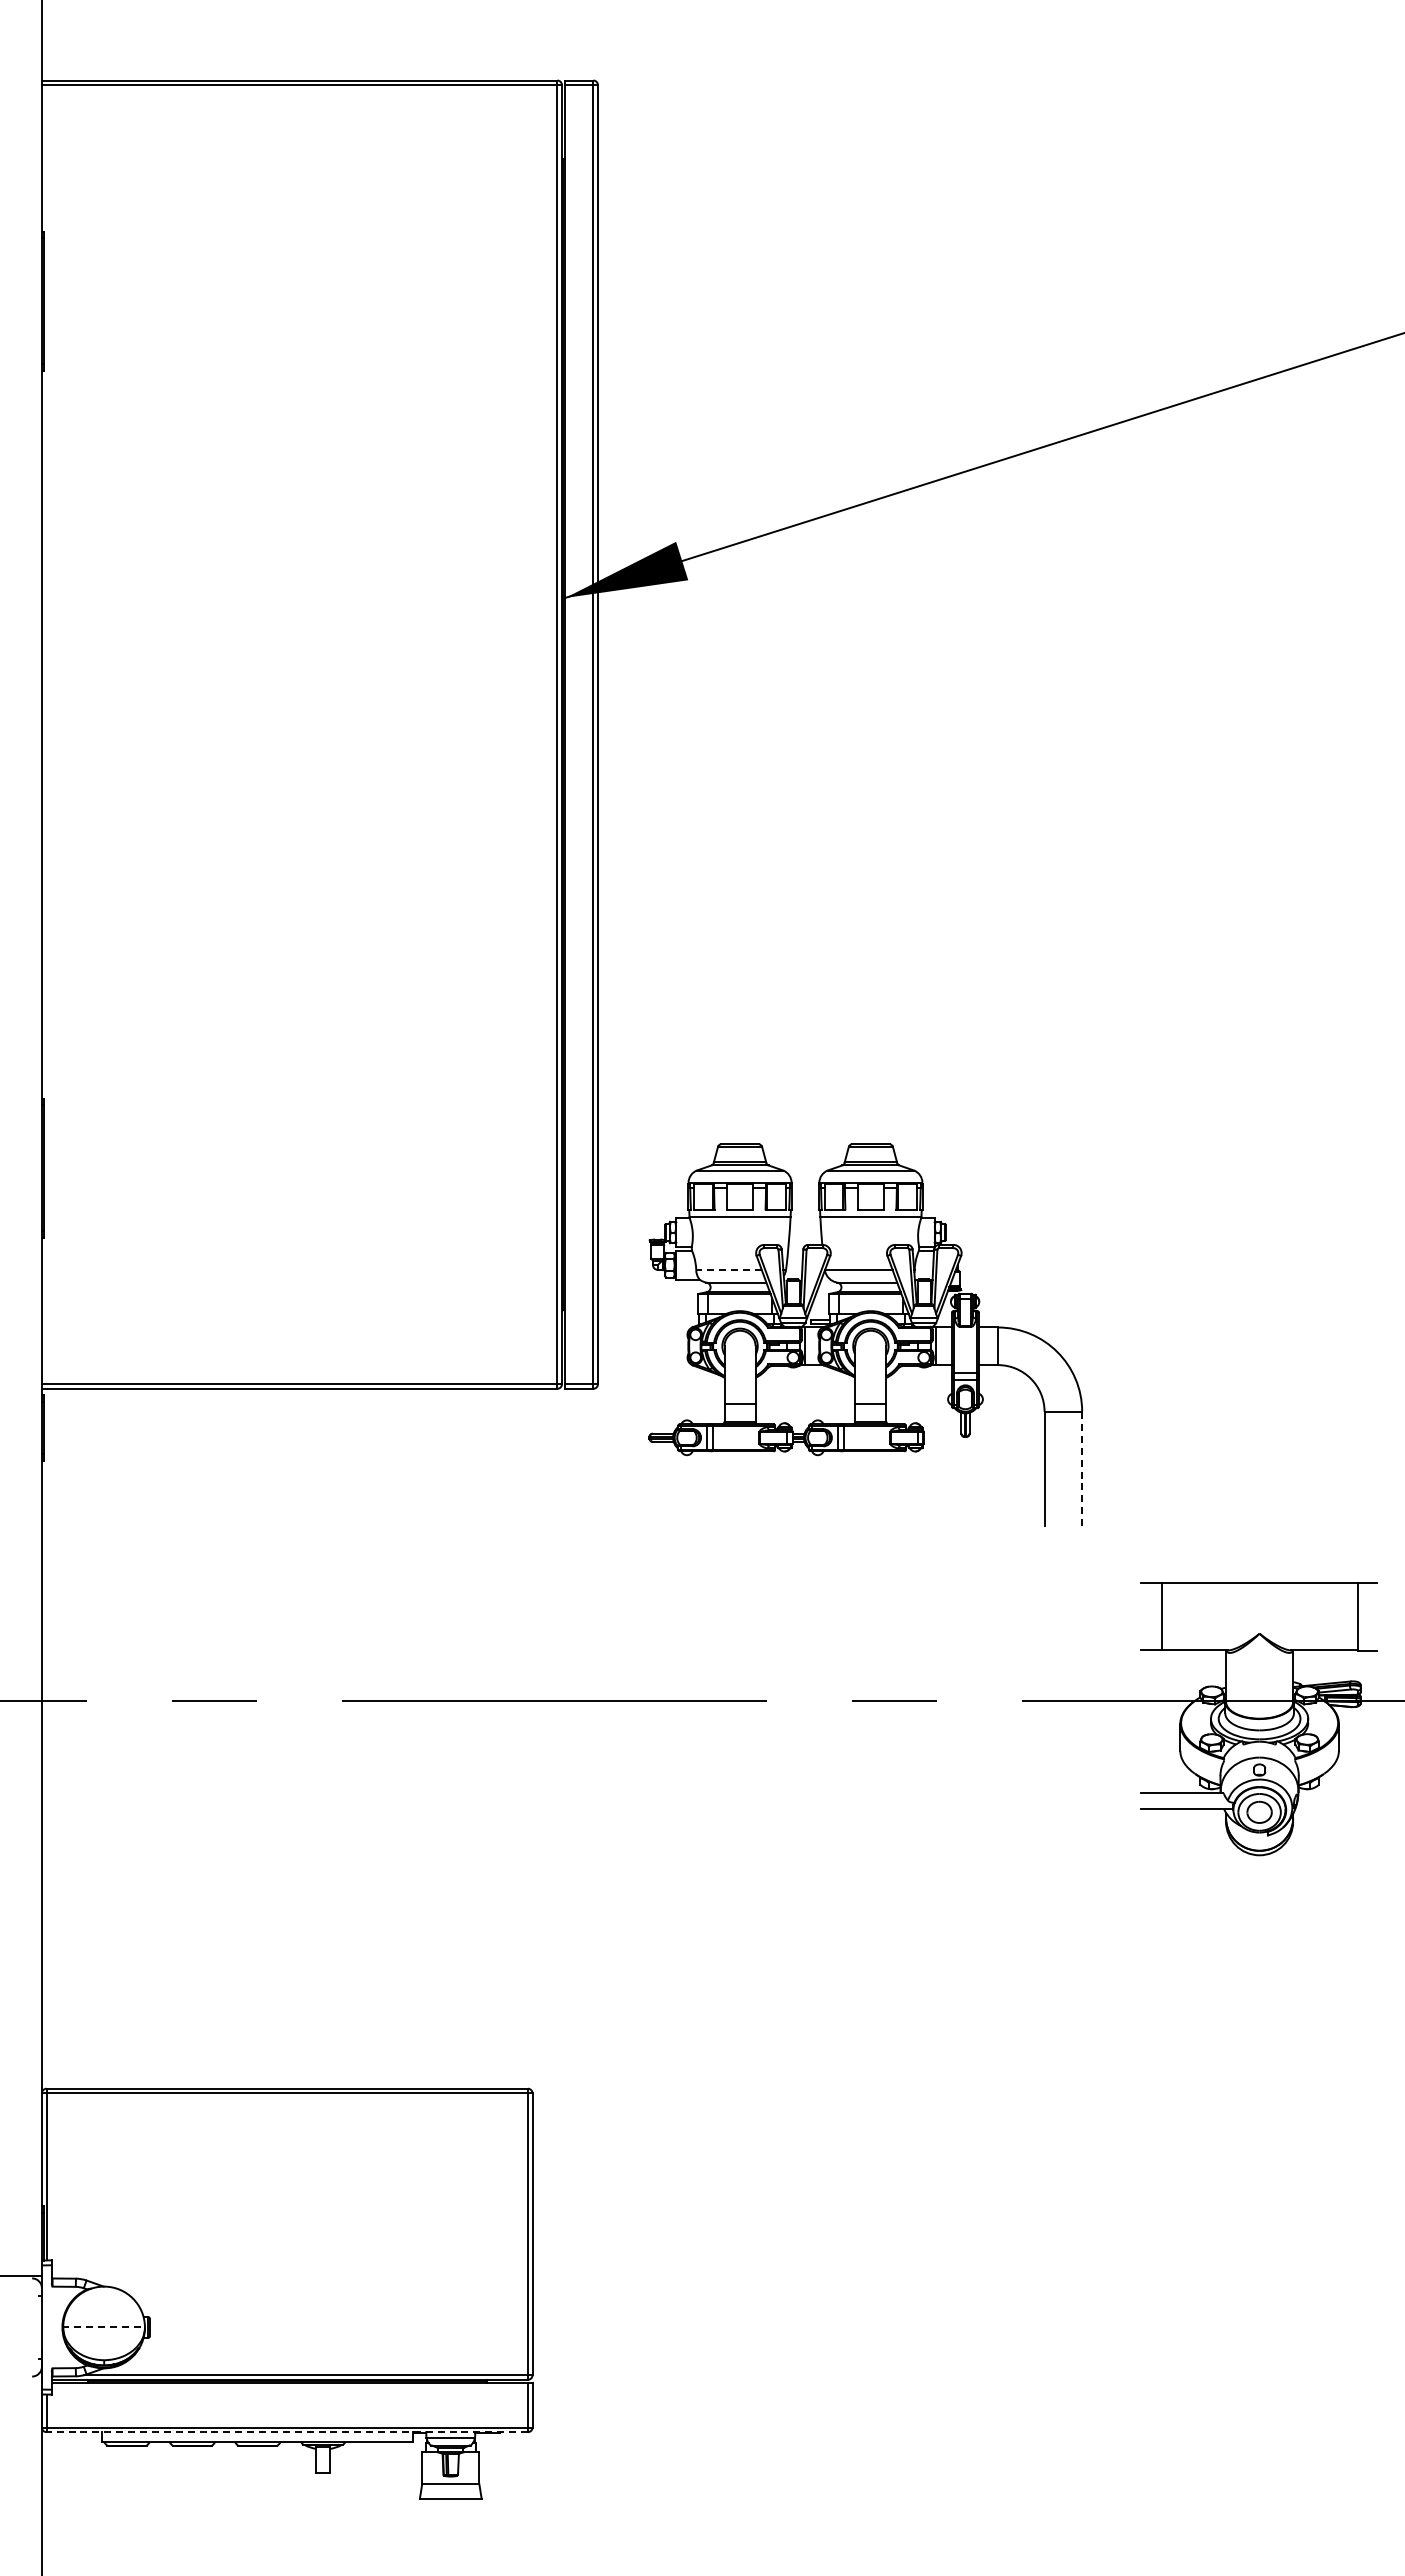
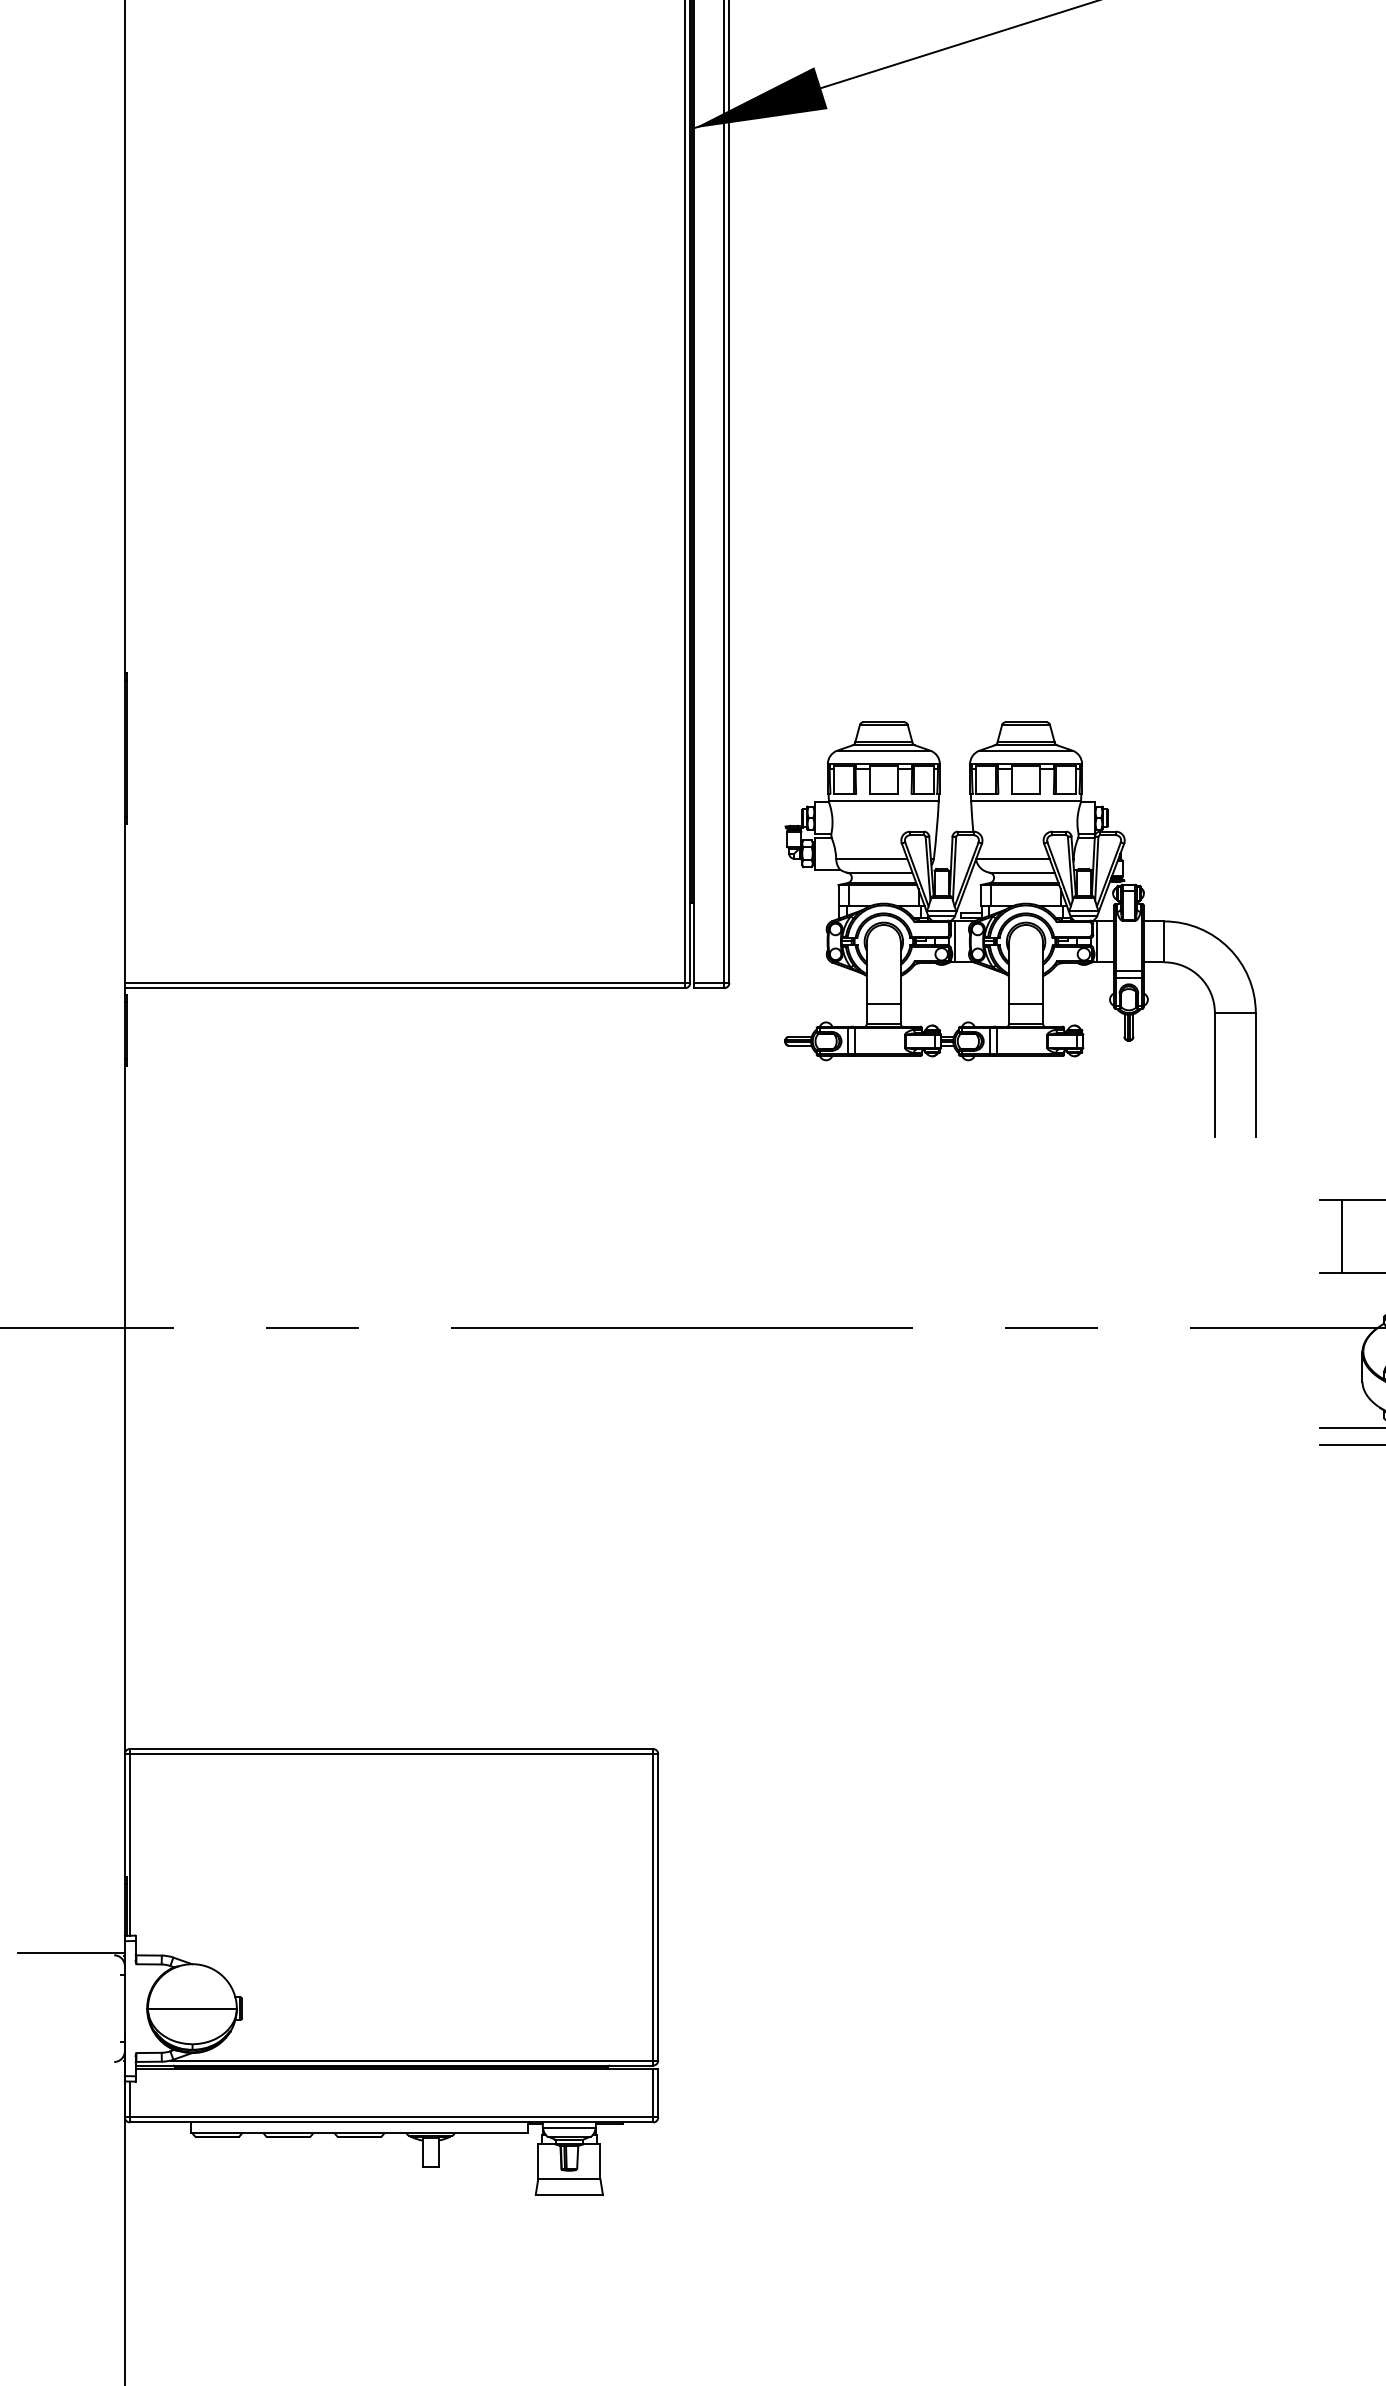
line: (728, 1269) -> (871, 858), dashed -> solid
line: (1082, 1468) -> (1256, 1074), dashed -> solid
line: (104, 2327) -> (192, 2008), dashed -> solid
line: (287, 2432) -> (391, 2122), dashed -> solid

